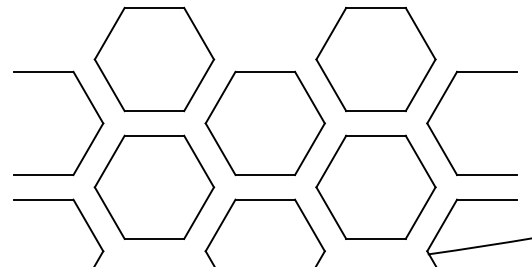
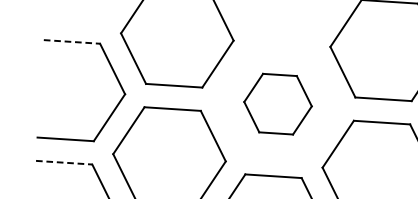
line: (43, 71) -> (71, 41), solid -> dashed
part: (264, 123) -> (277, 104), size x0.6
line: (43, 199) -> (63, 162), solid -> dashed

